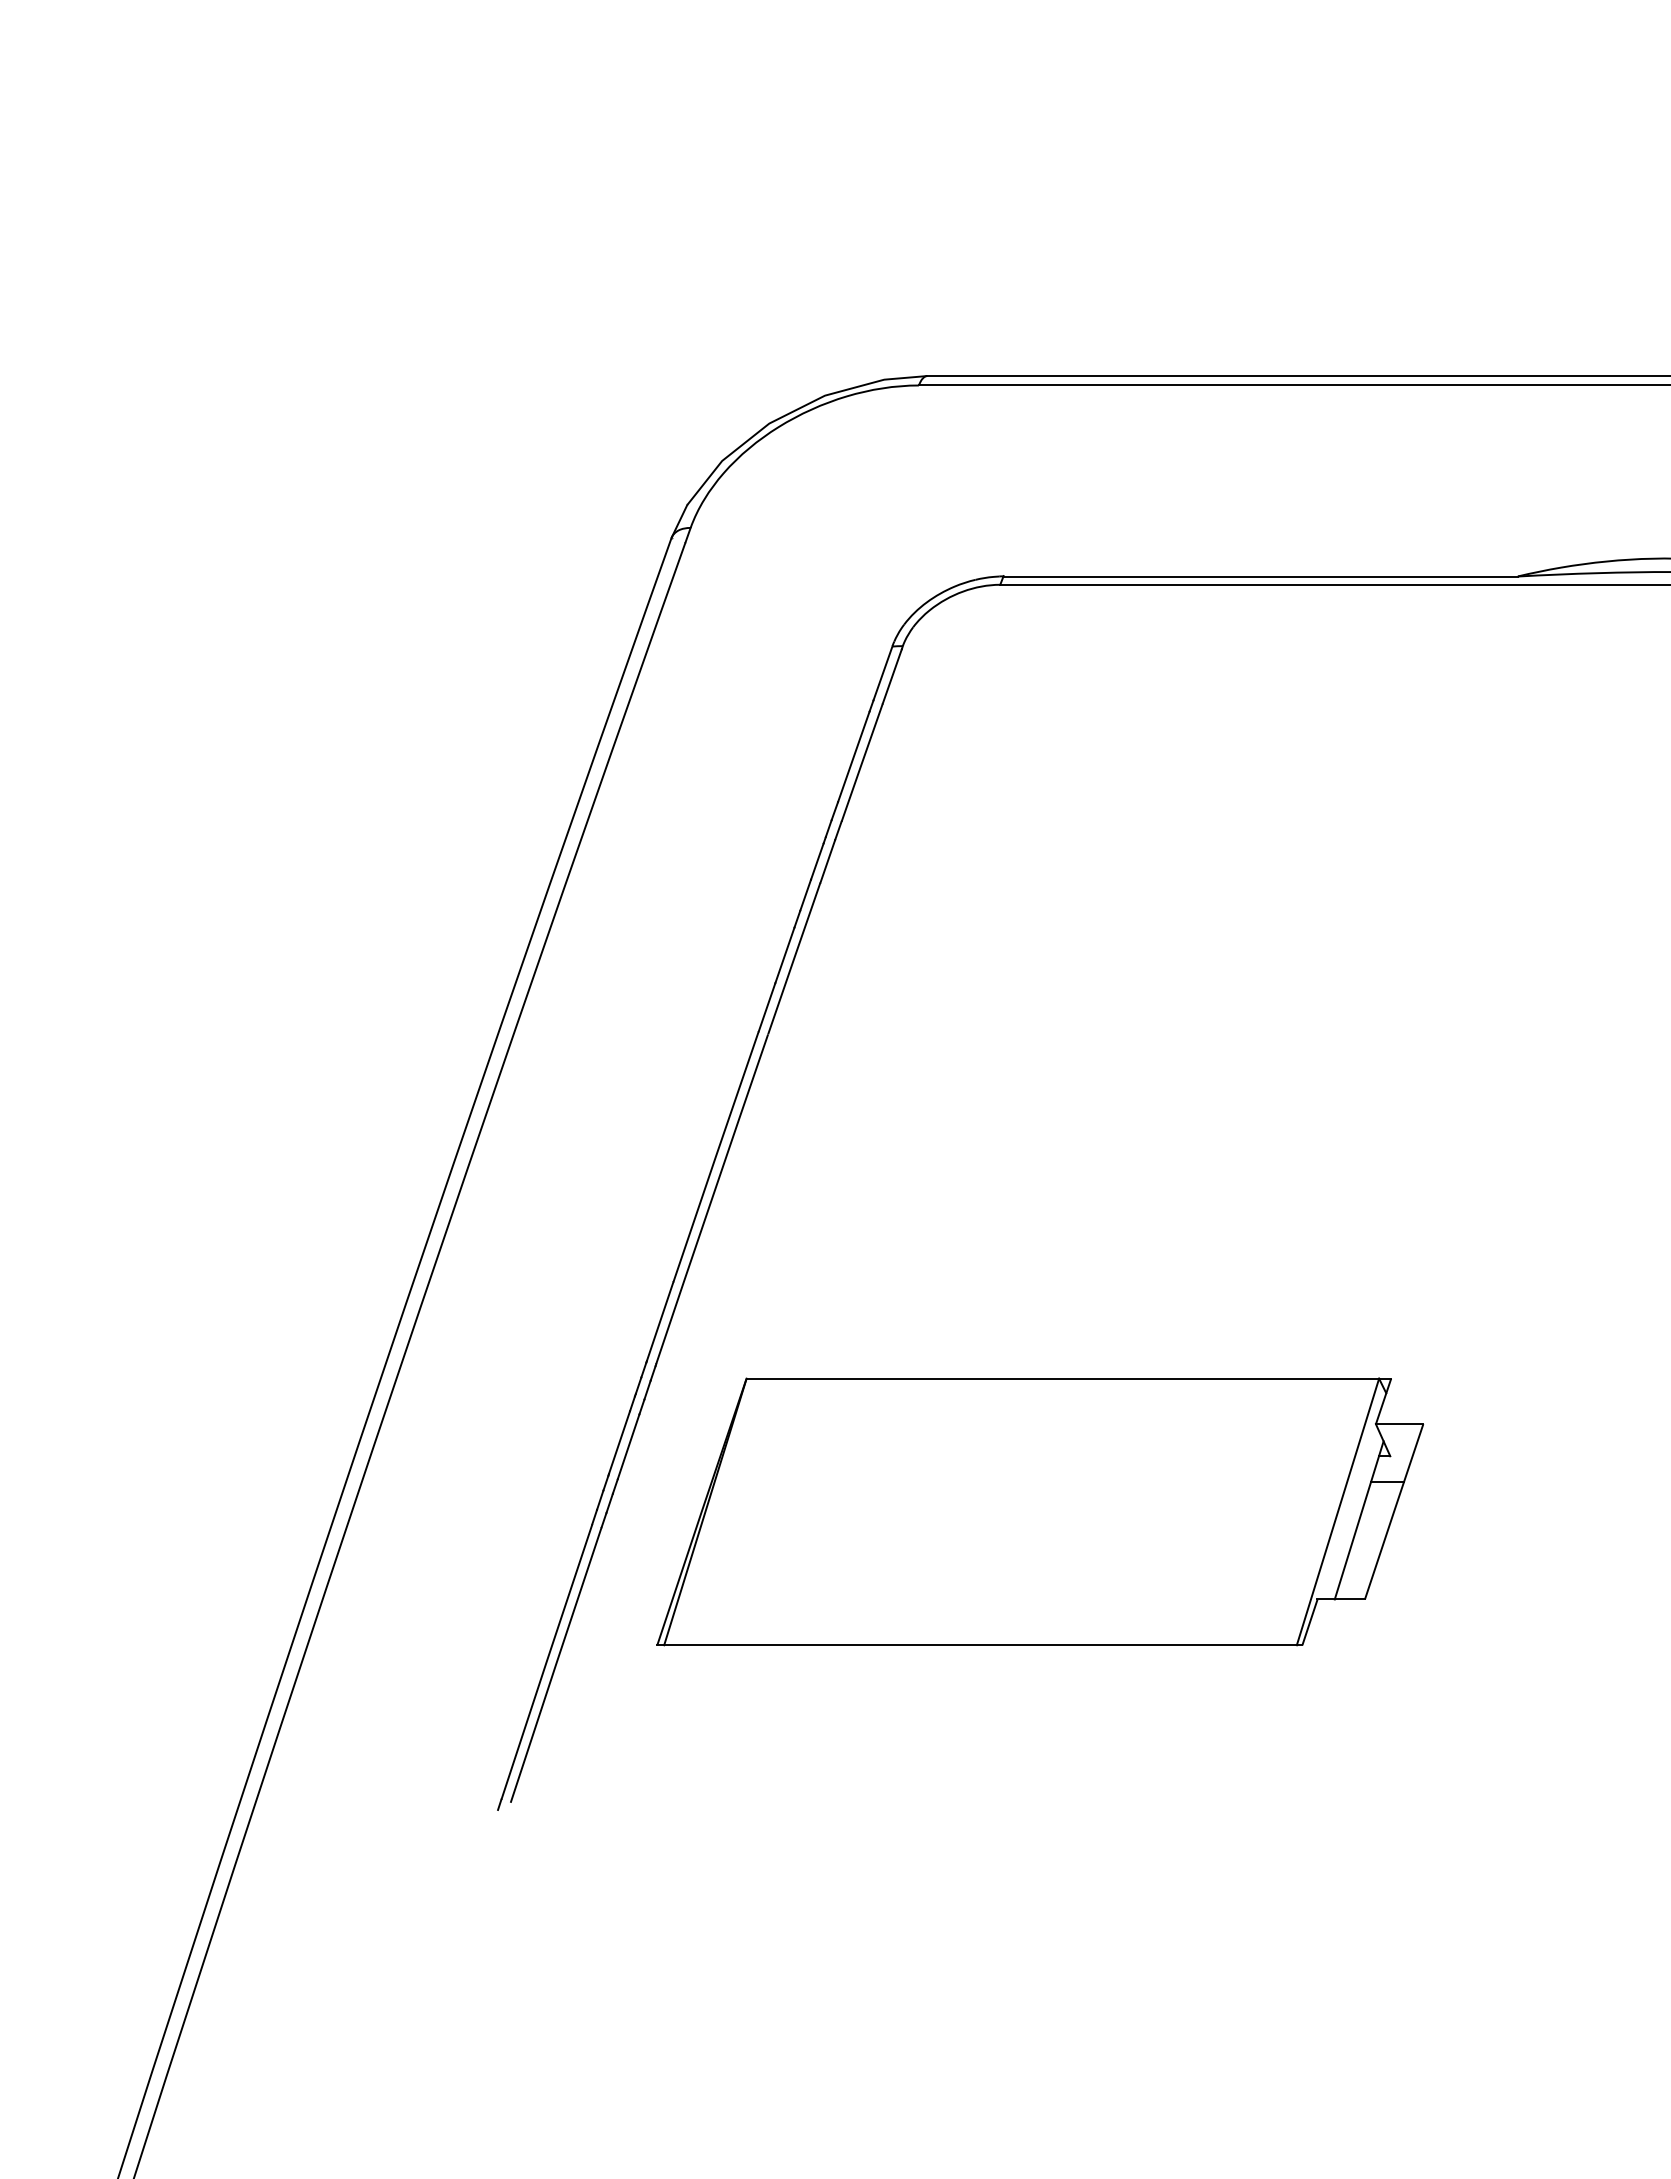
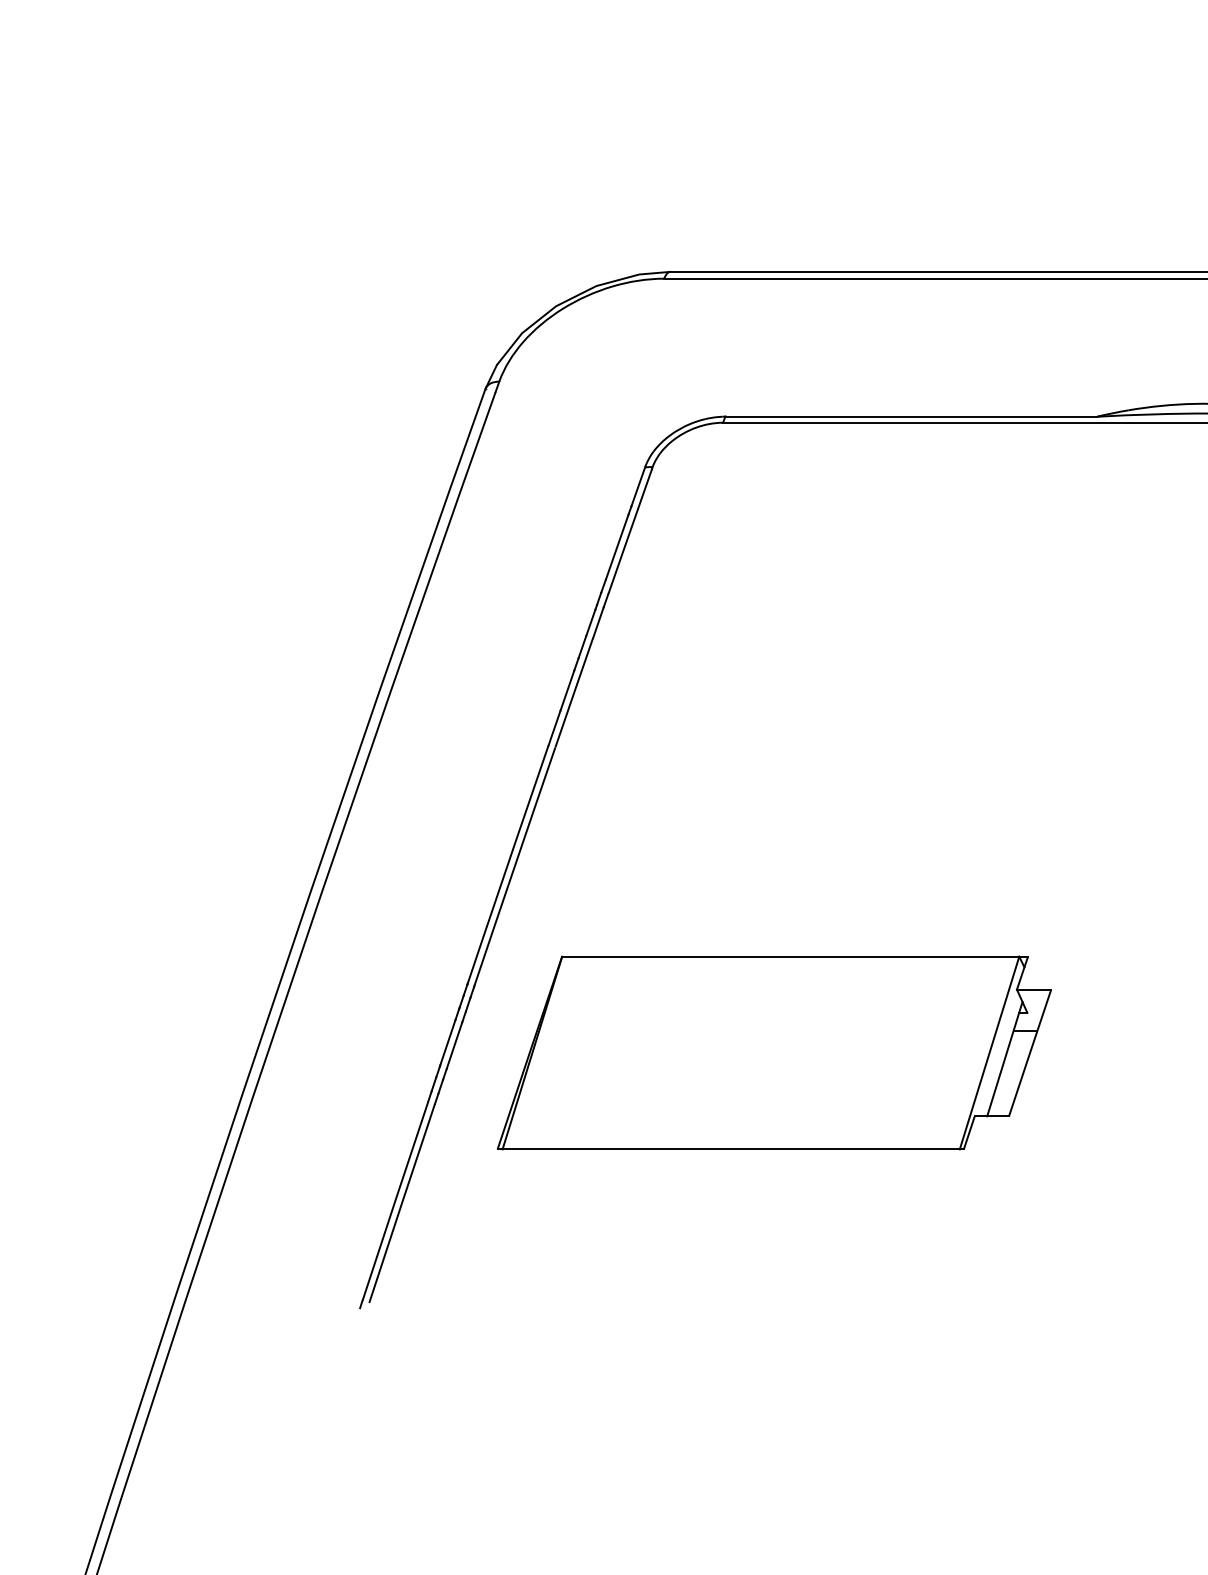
part: (1040, 1511) -> (774, 1052), moved

